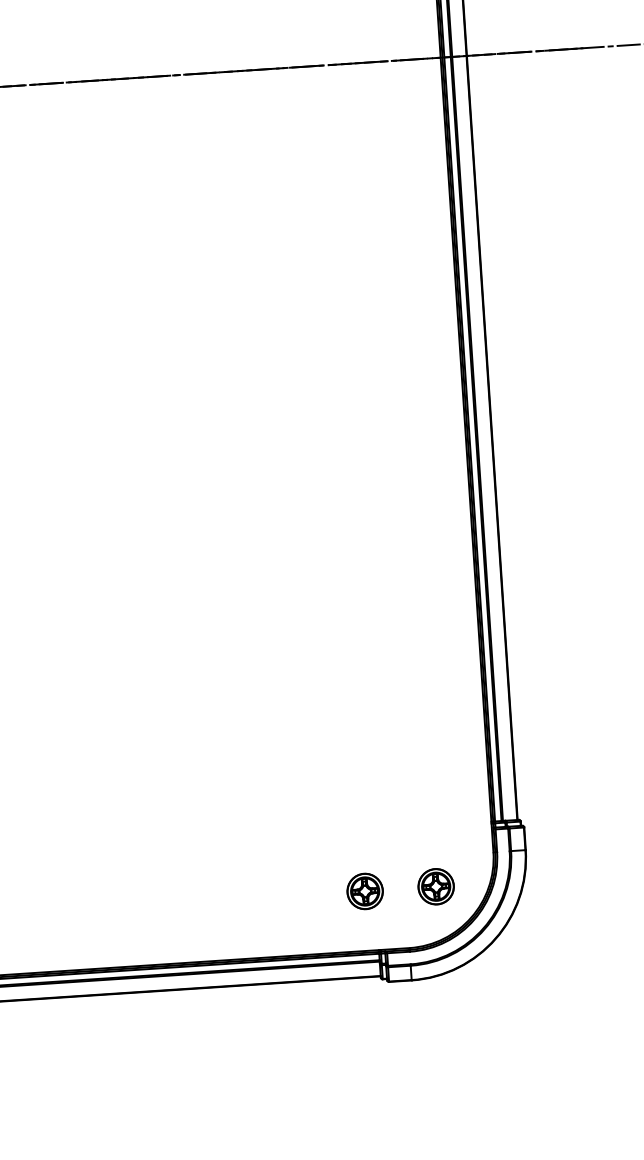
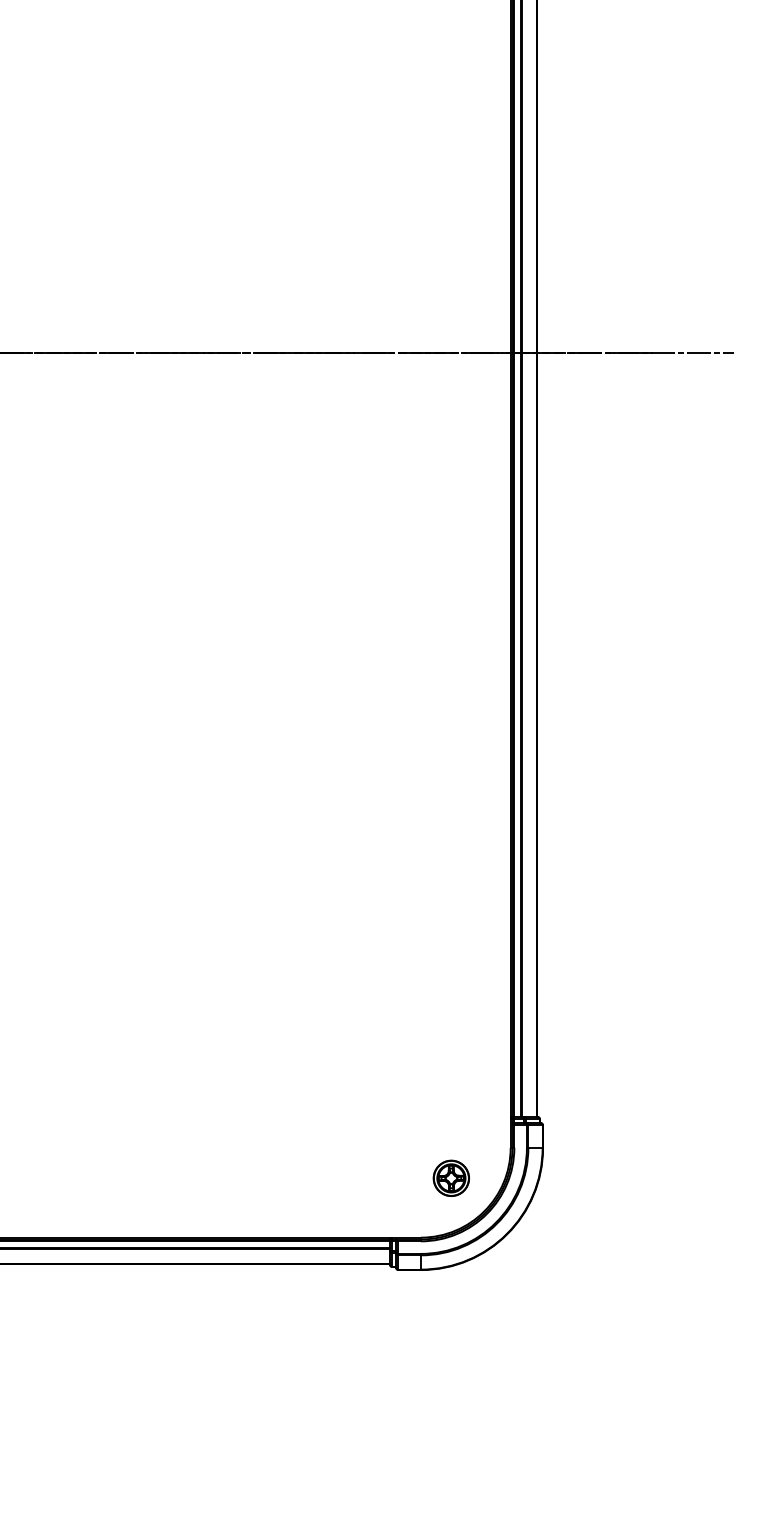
part: (364, 890) -> (379, 1177), removed

